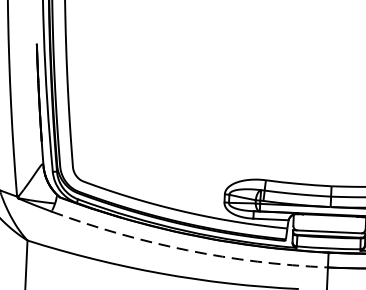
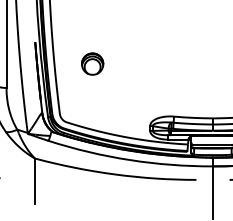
part: (132, 84) -> (92, 63), added
arc: (187, 251) -> (129, 160), dashed -> solid

